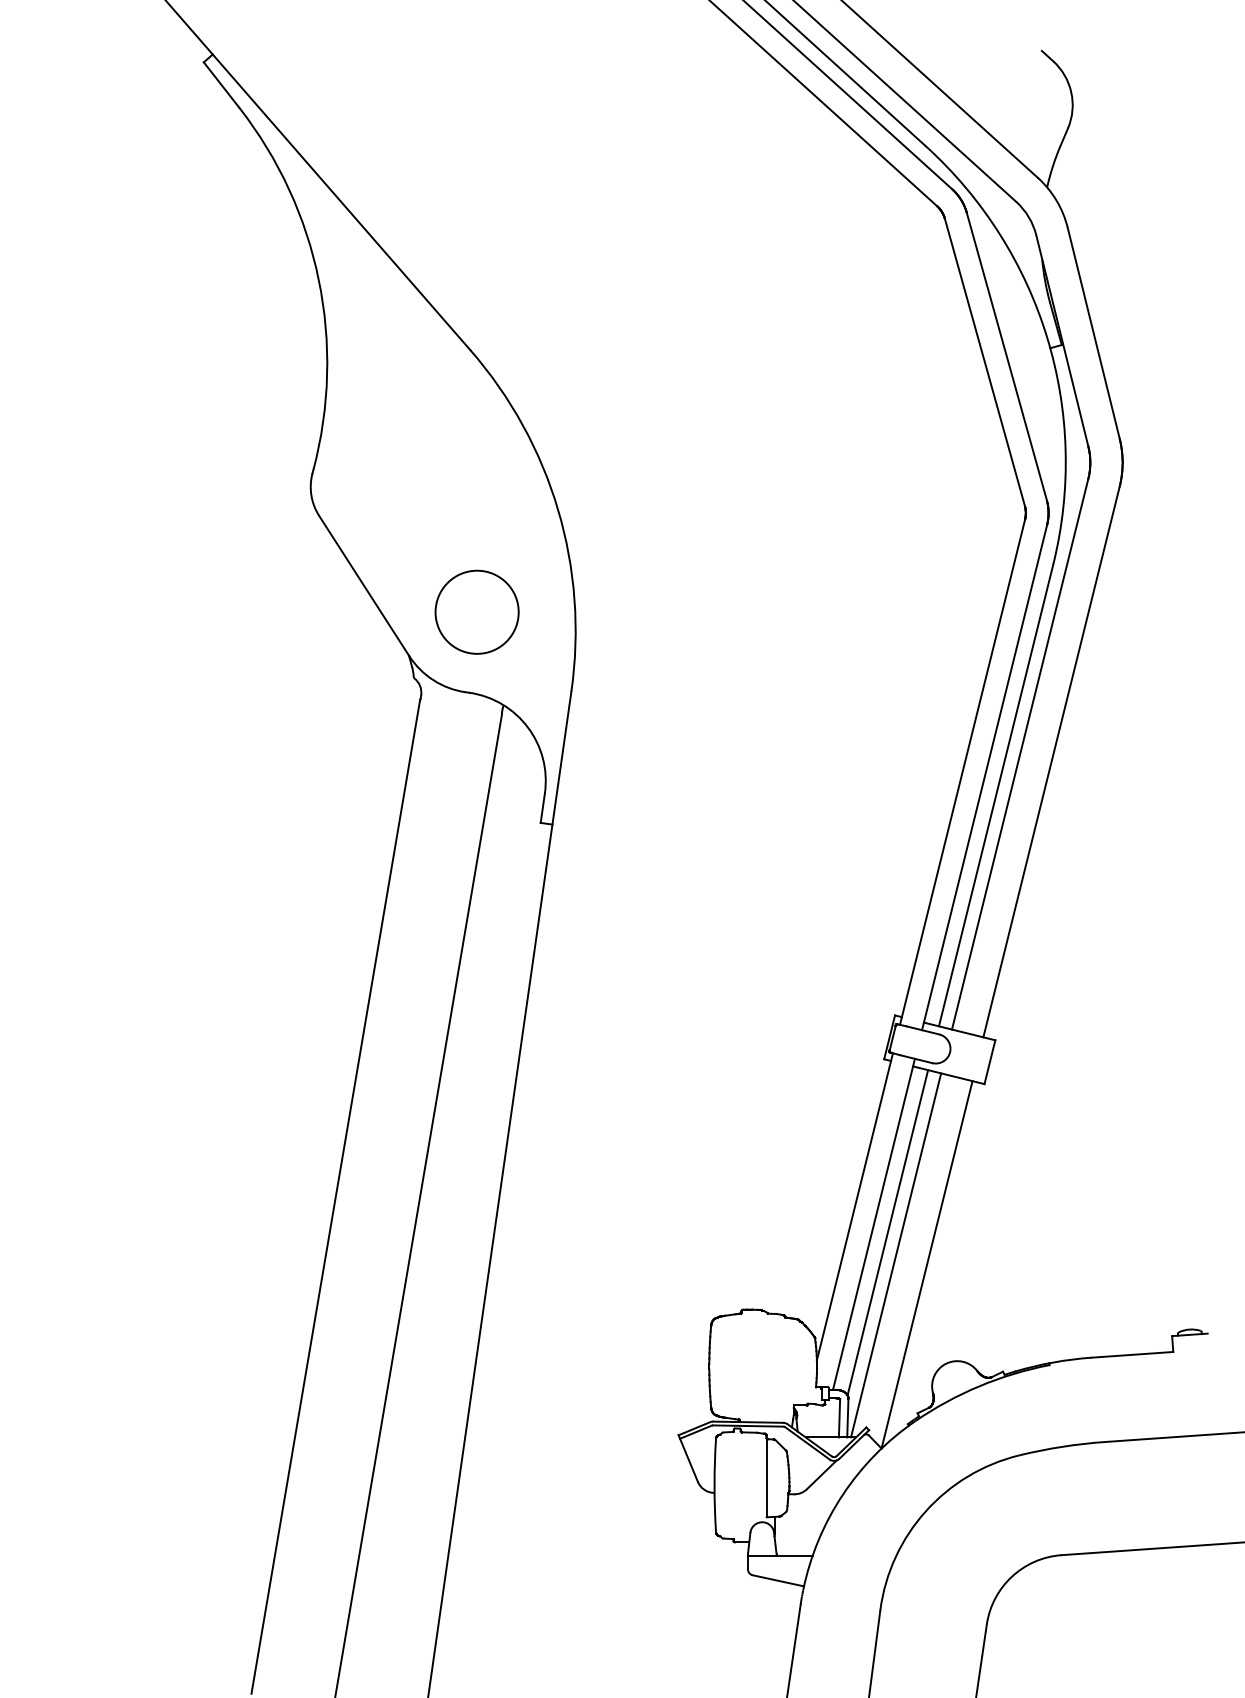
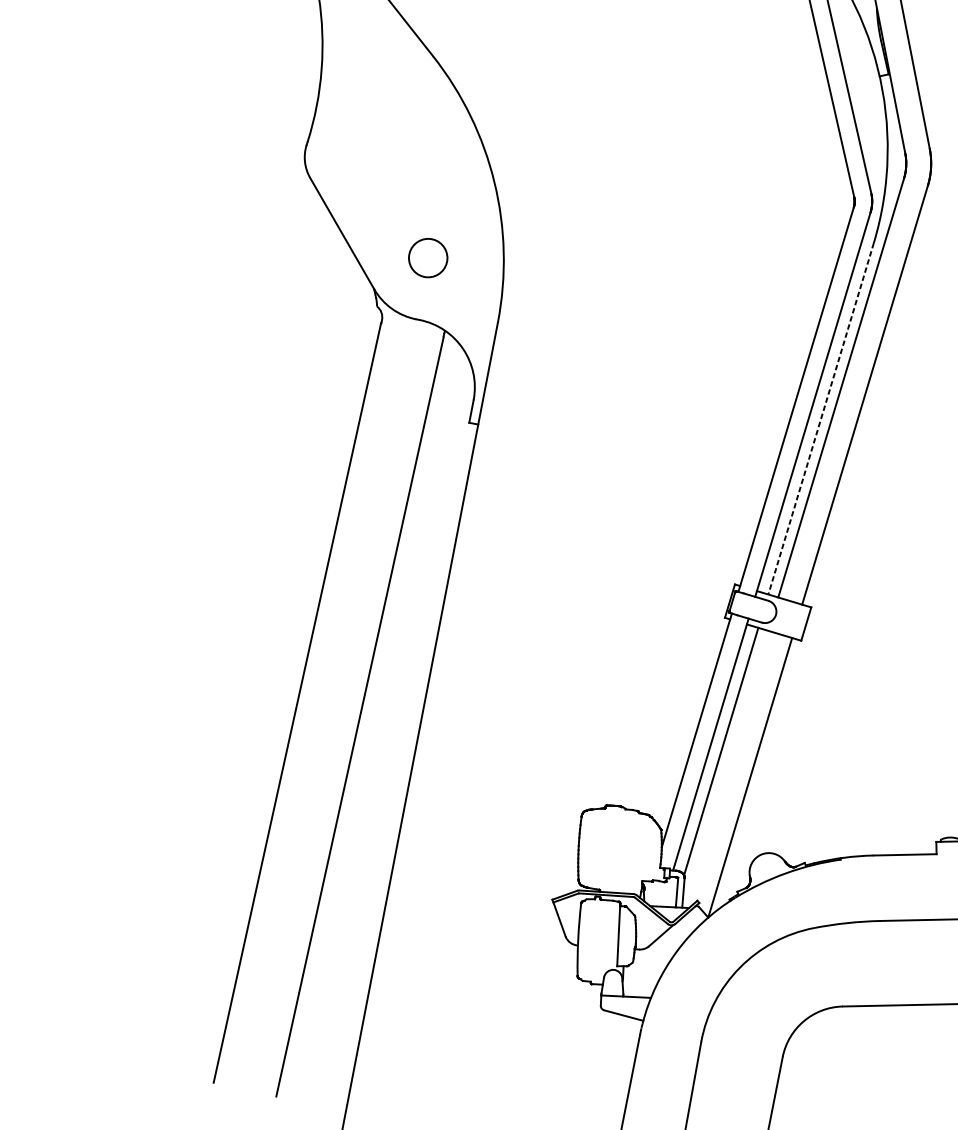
circle: (476, 611) -> (427, 257), size x0.6
line: (996, 795) -> (821, 418), solid -> dashed
line: (896, 1255) -> (727, 769), removed

